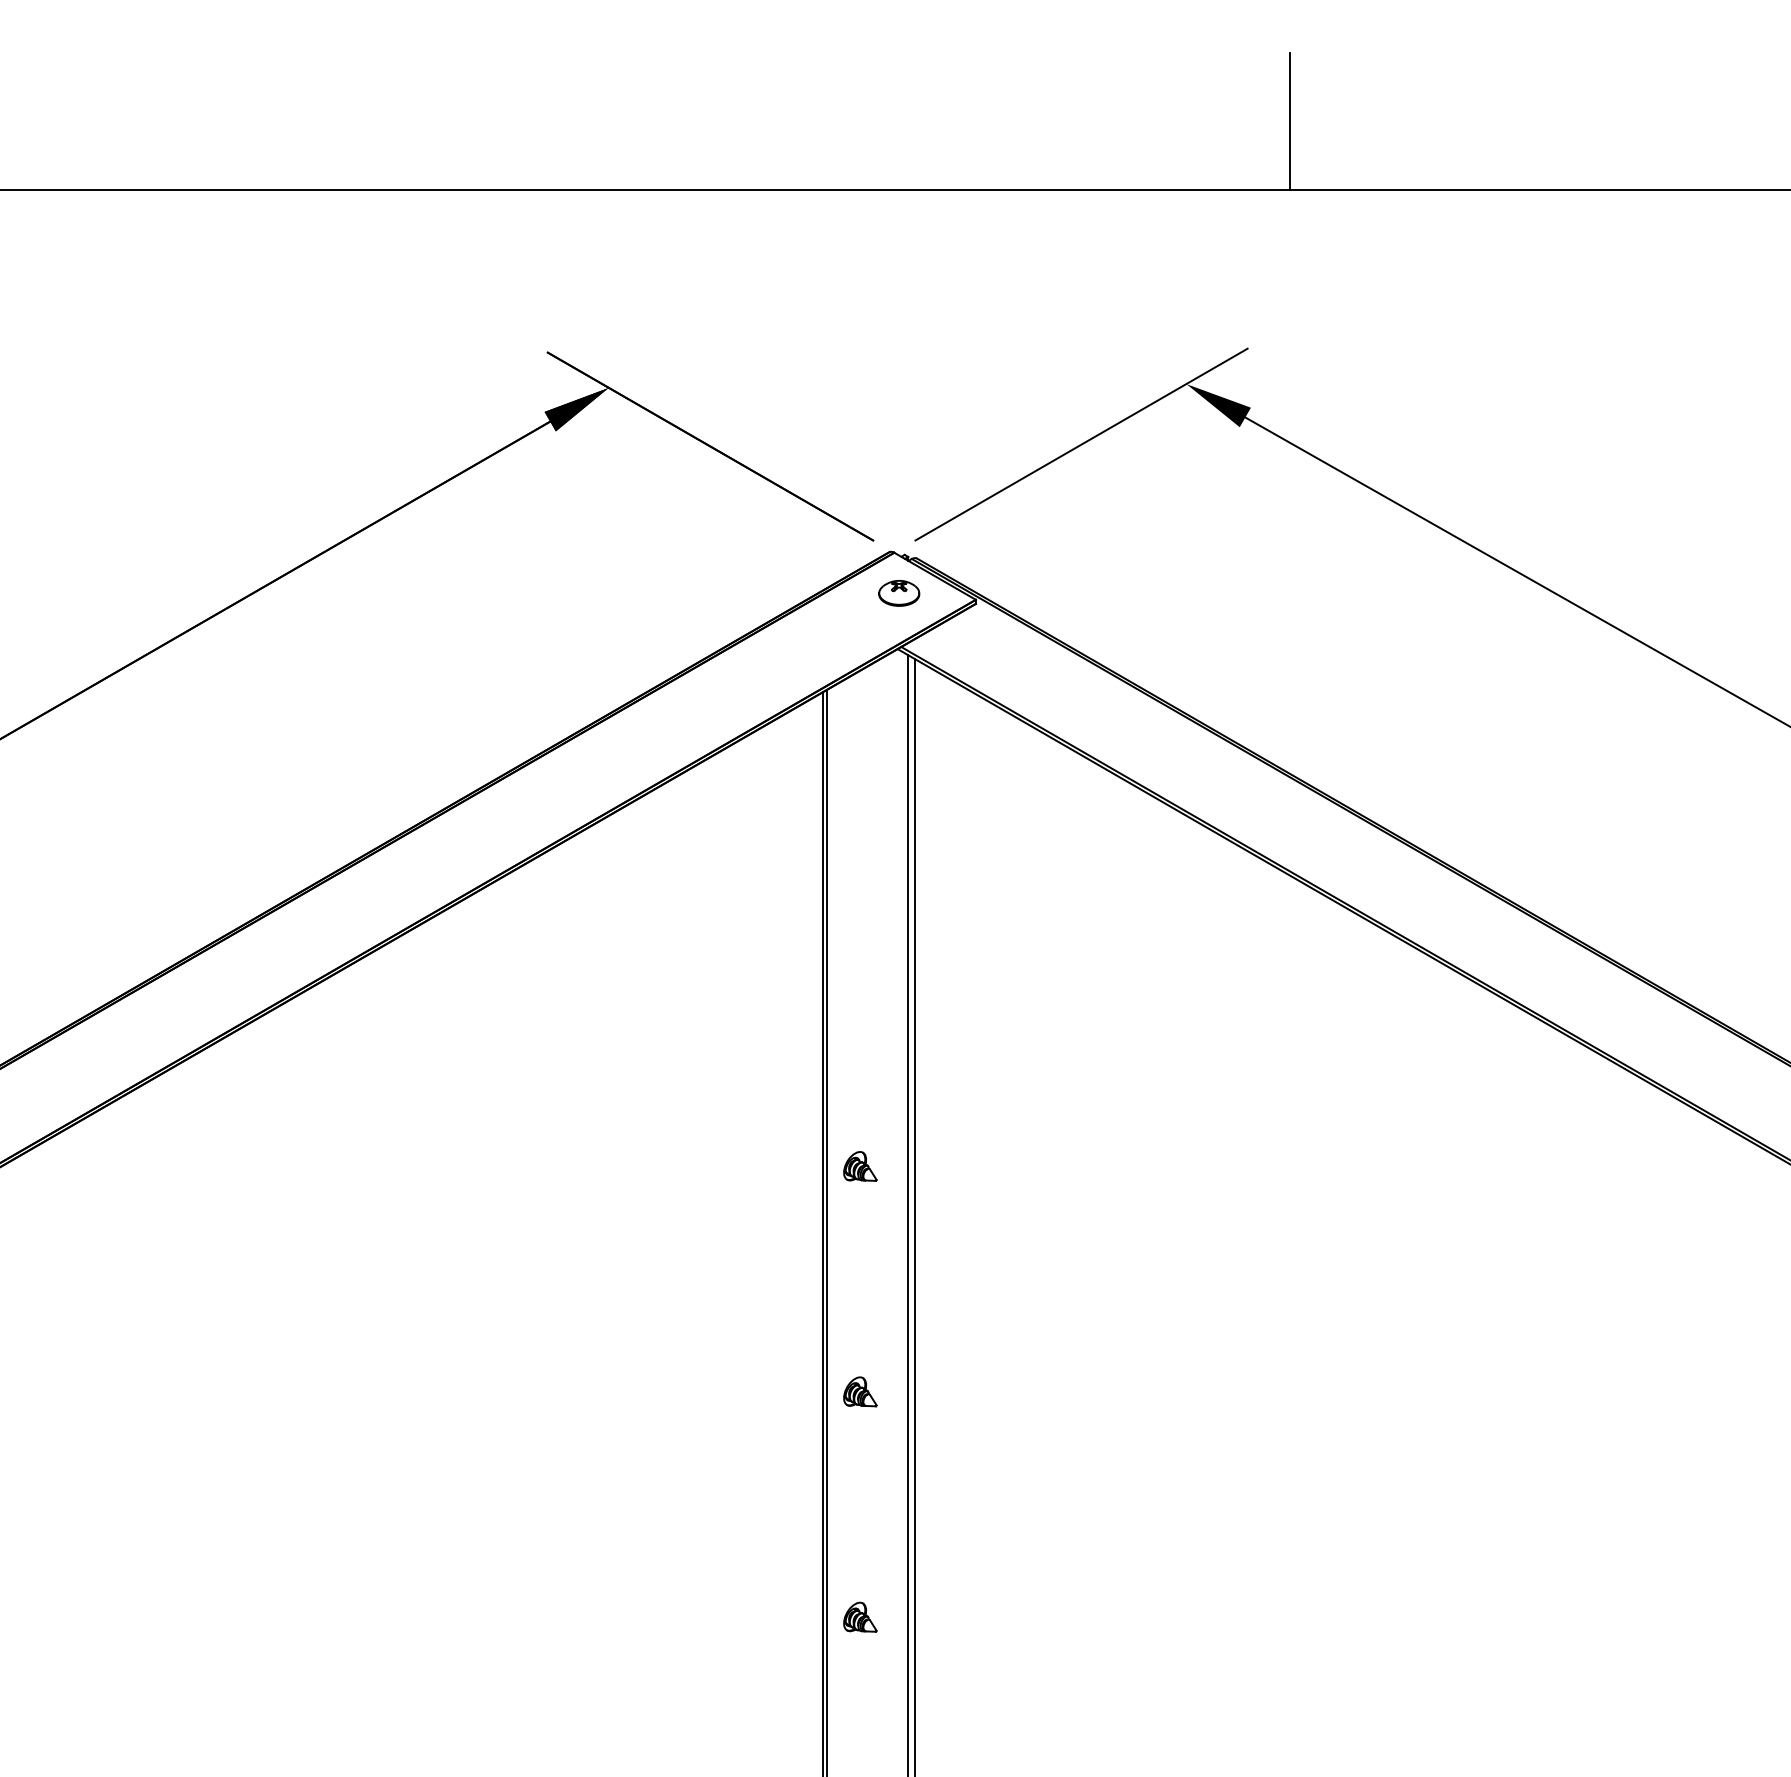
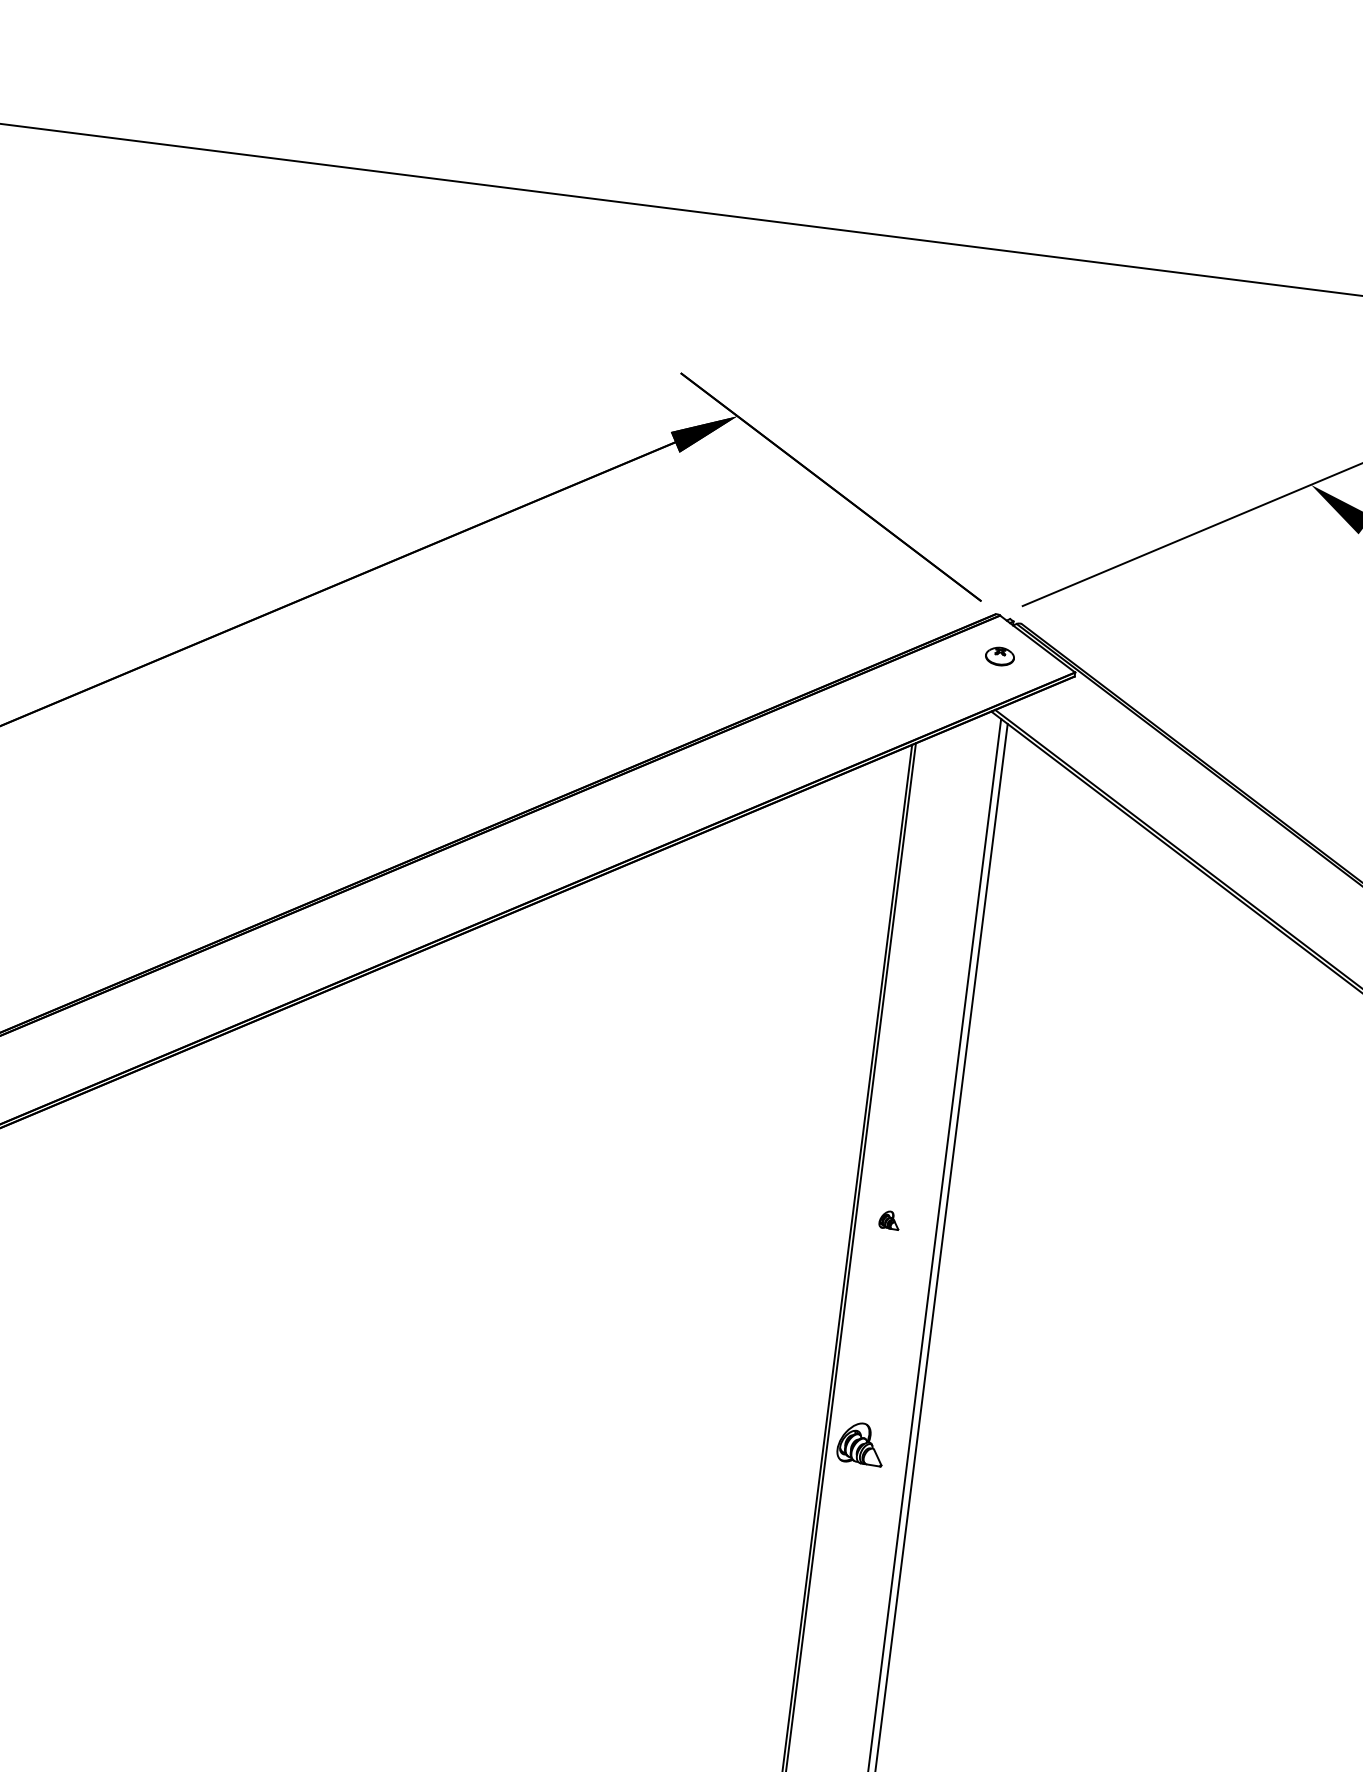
part: (899, 593) -> (1000, 656), size x0.7
part: (860, 1166) -> (889, 1220), size x0.6
part: (860, 1391) -> (861, 1443), size x1.4
part: (860, 1616) -> (833, 1666), removed

